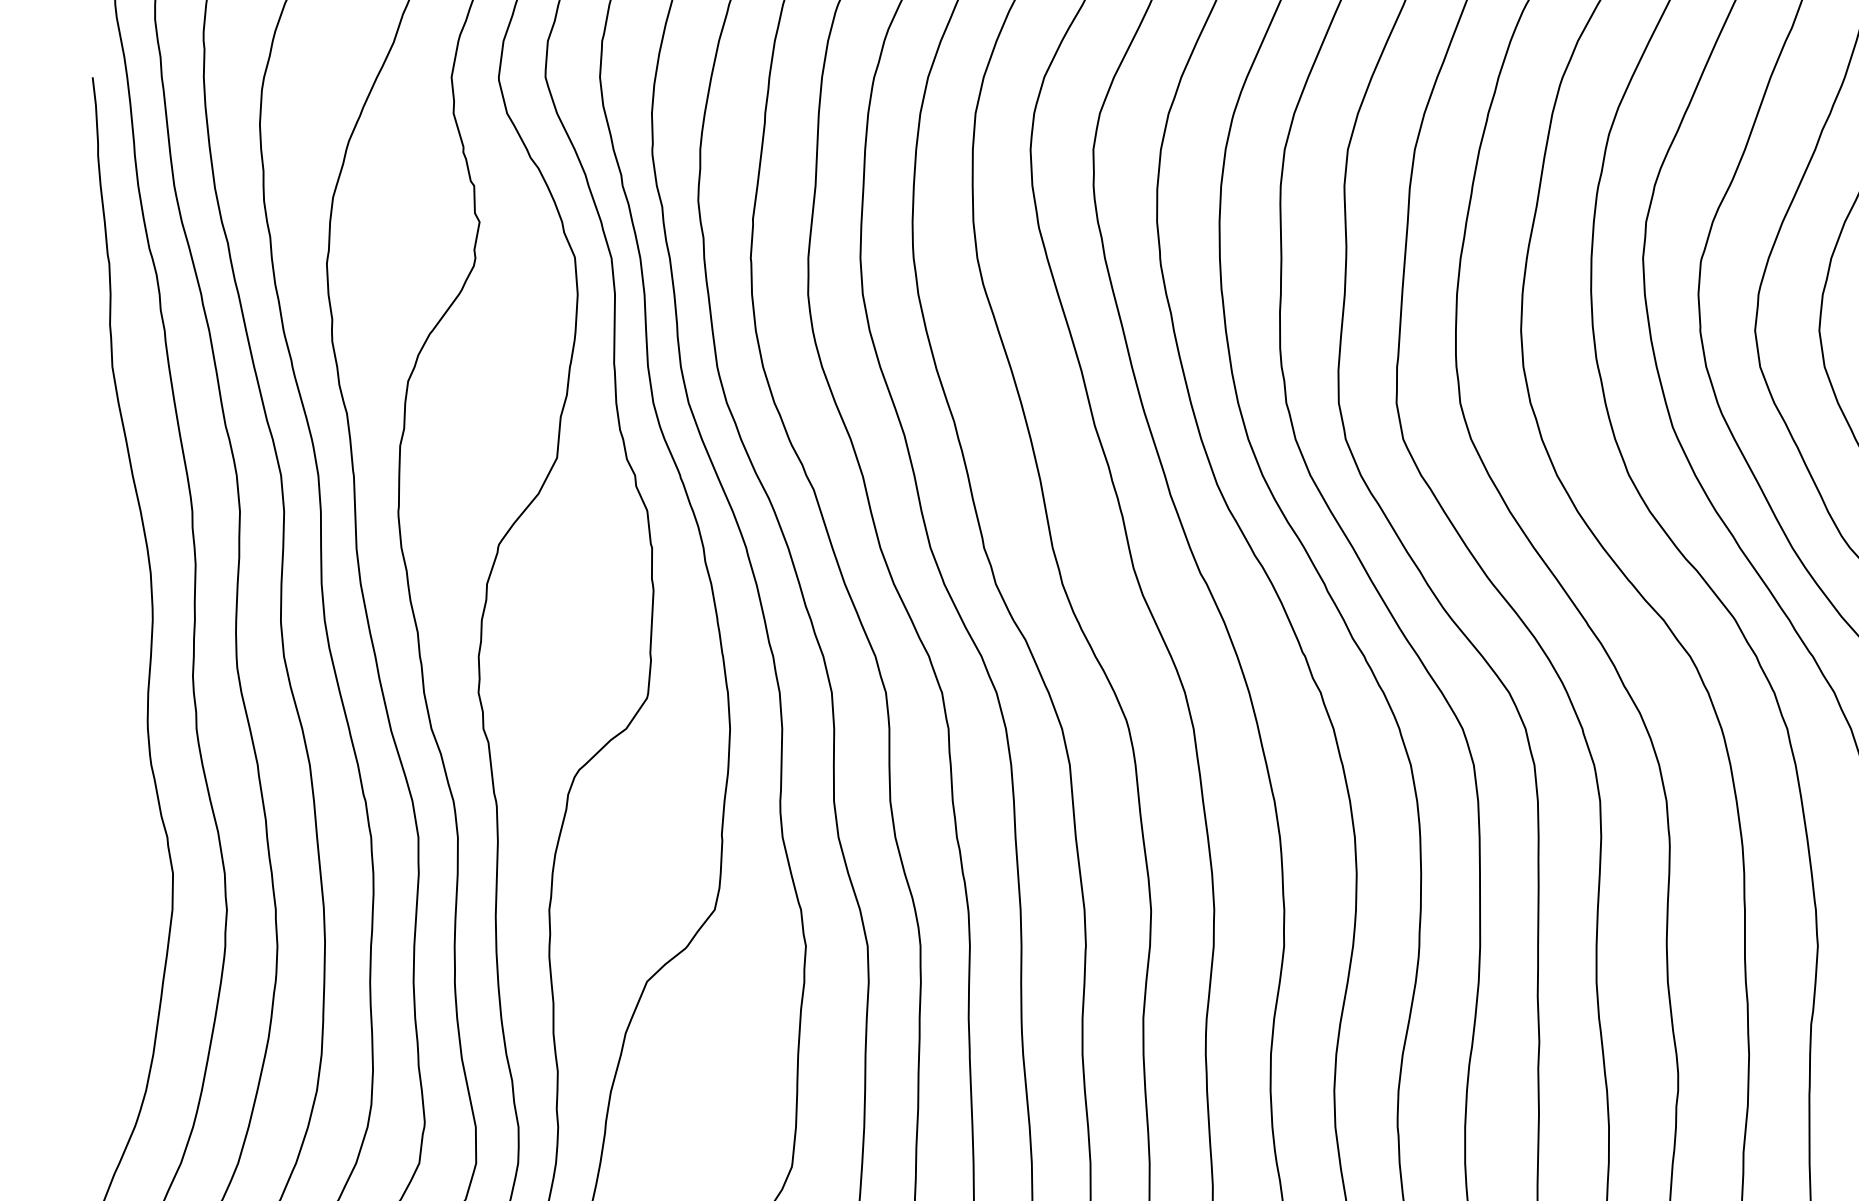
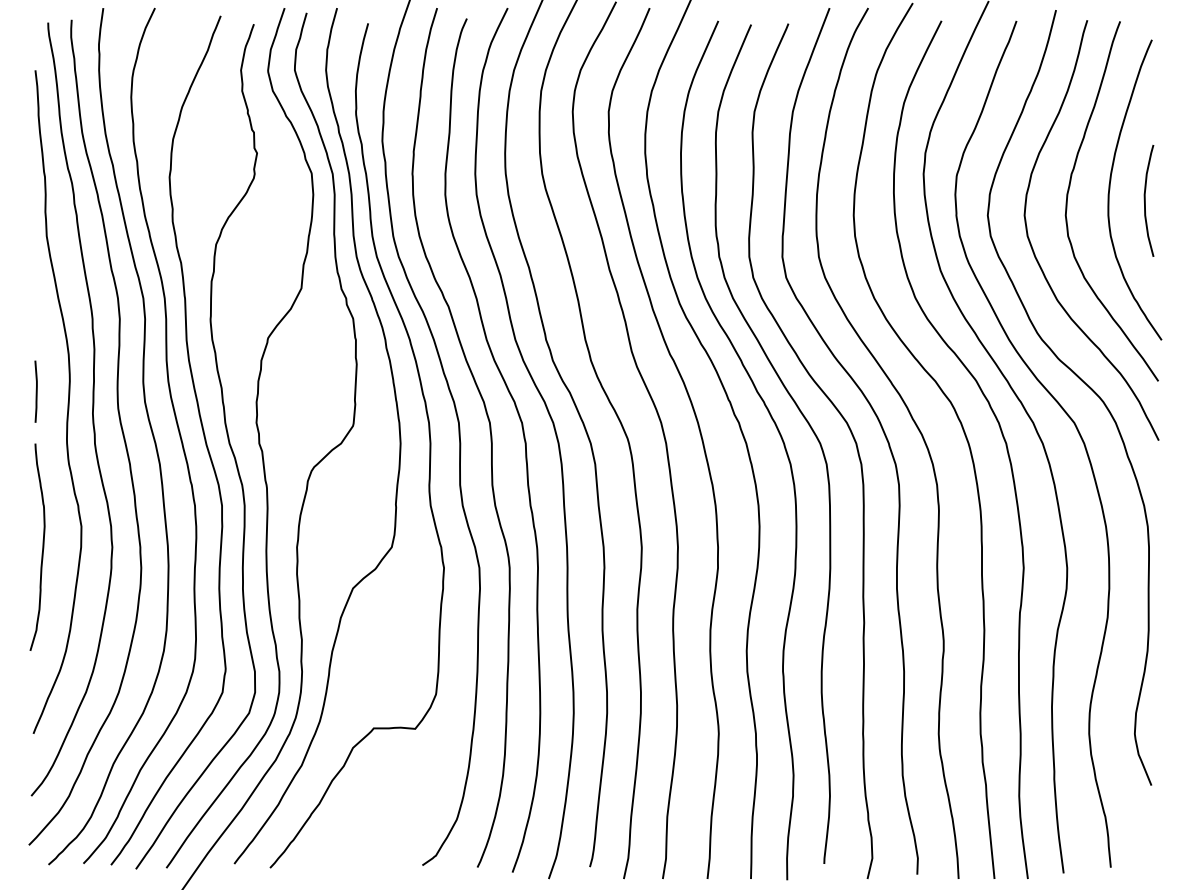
line: (92, 637) -> (35, 391), added
curve: (104, 908) -> (42, 546), added

